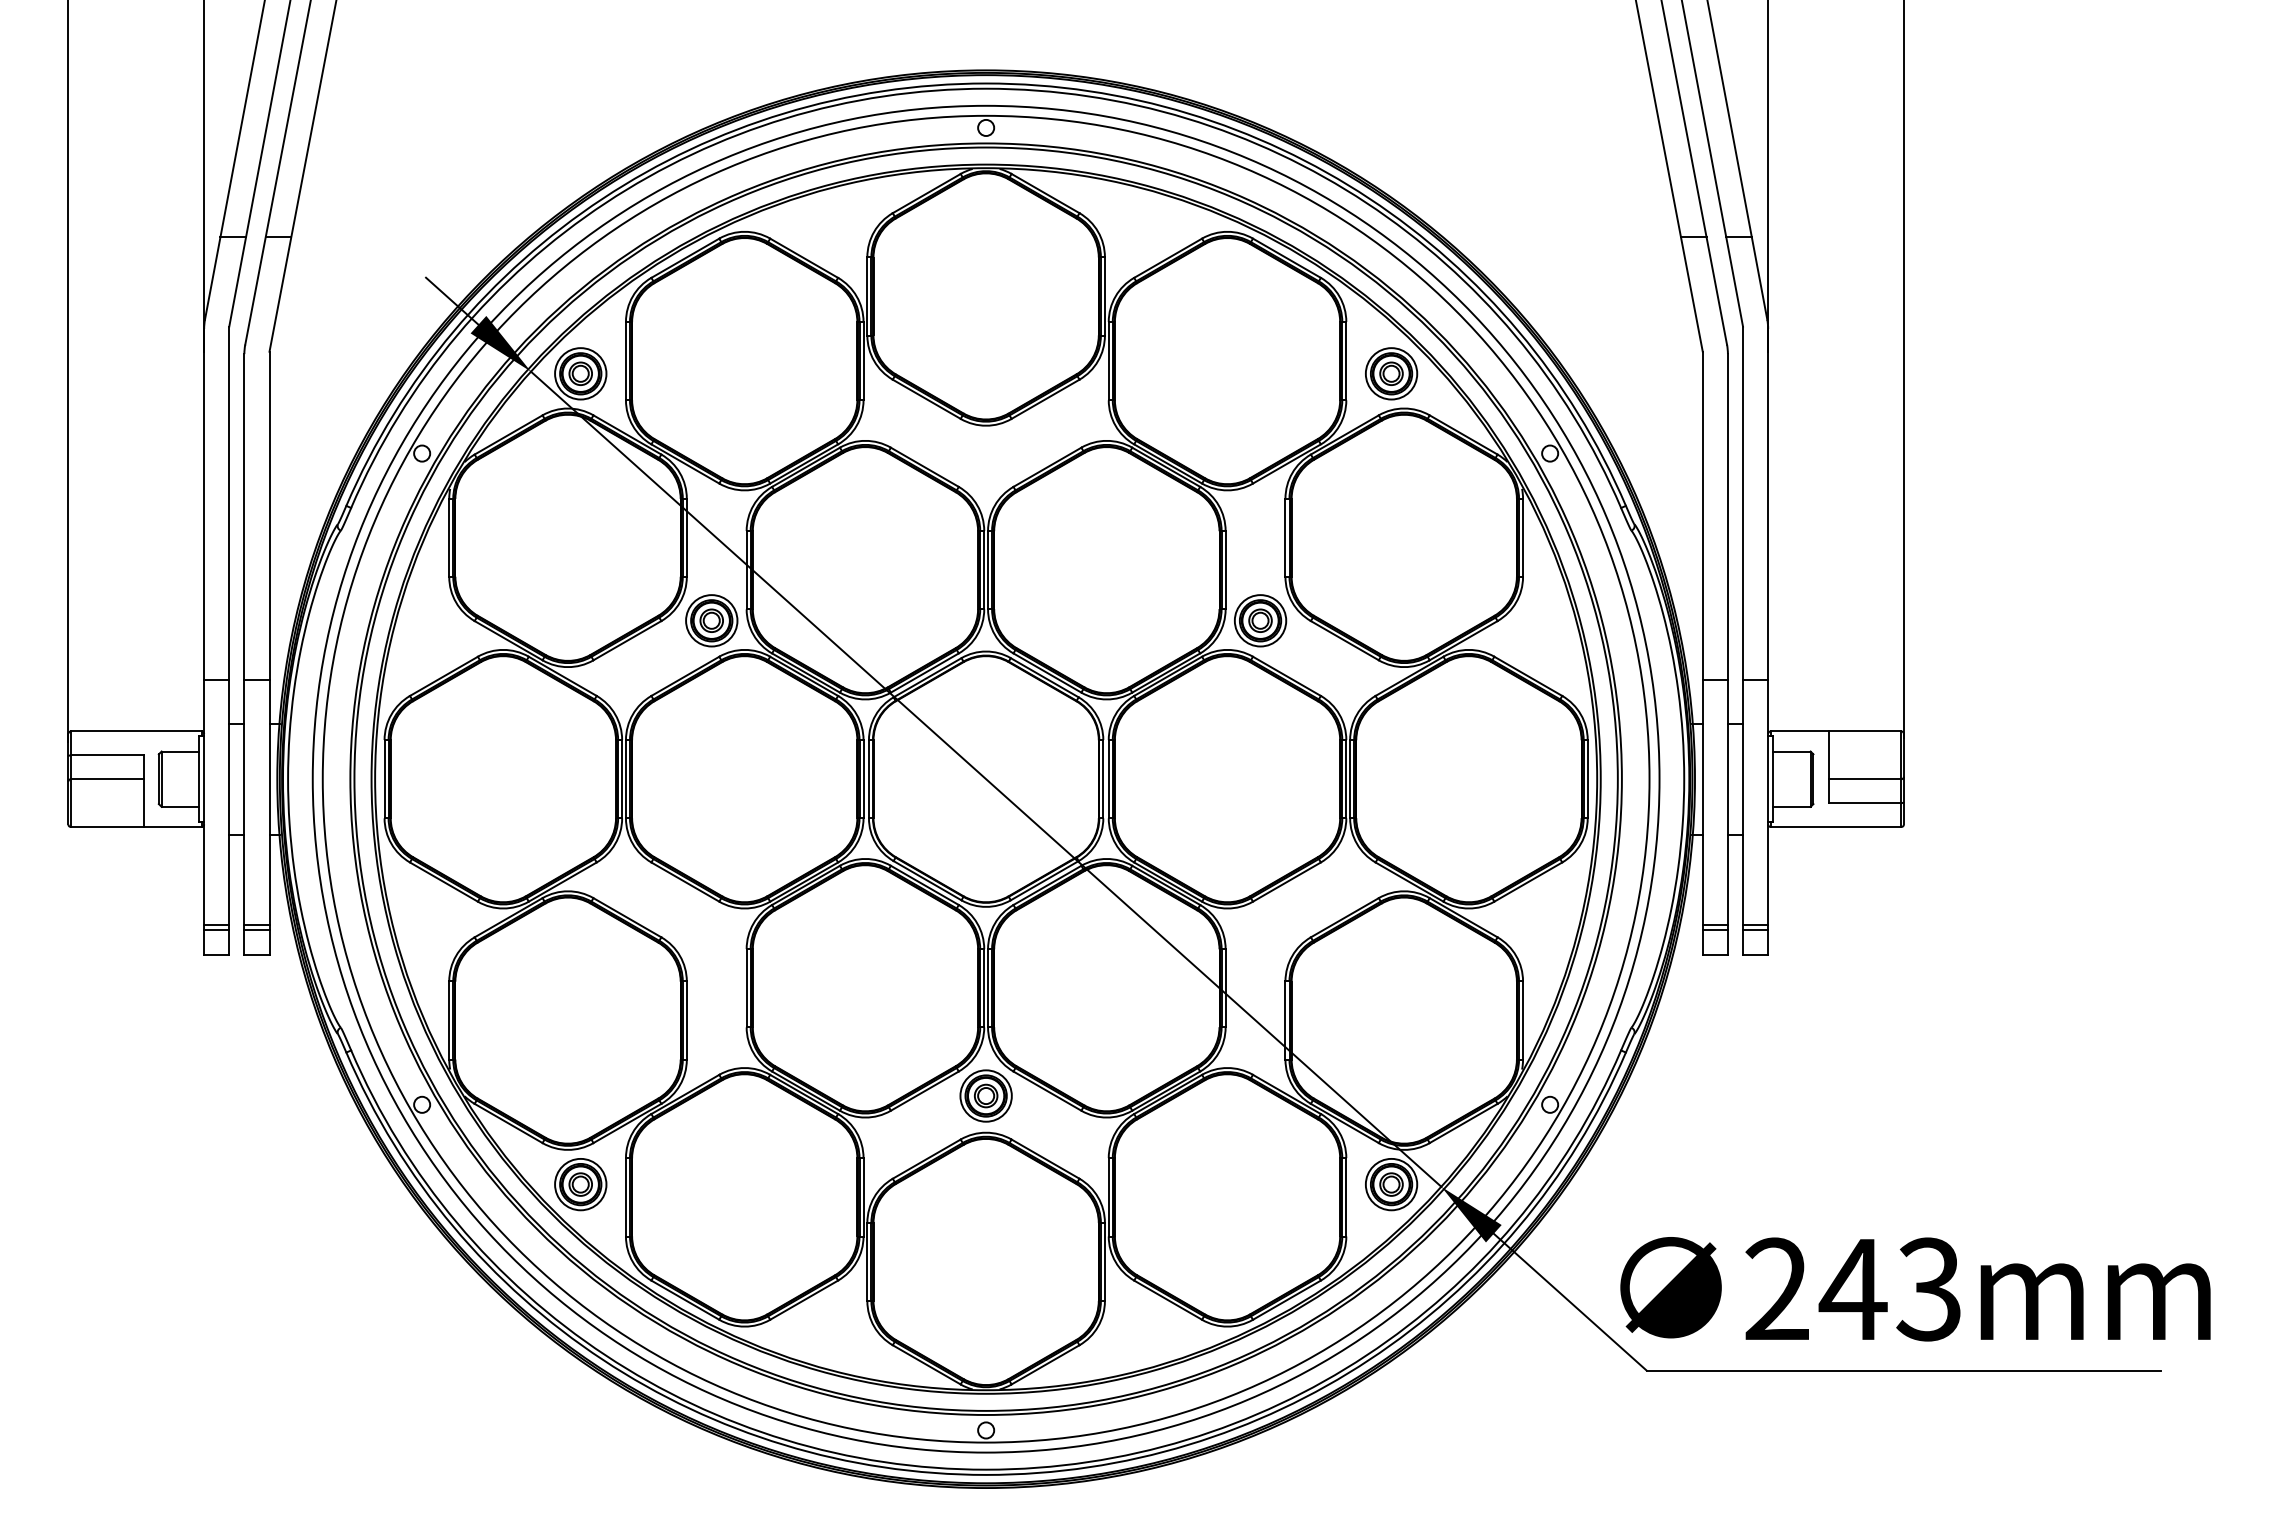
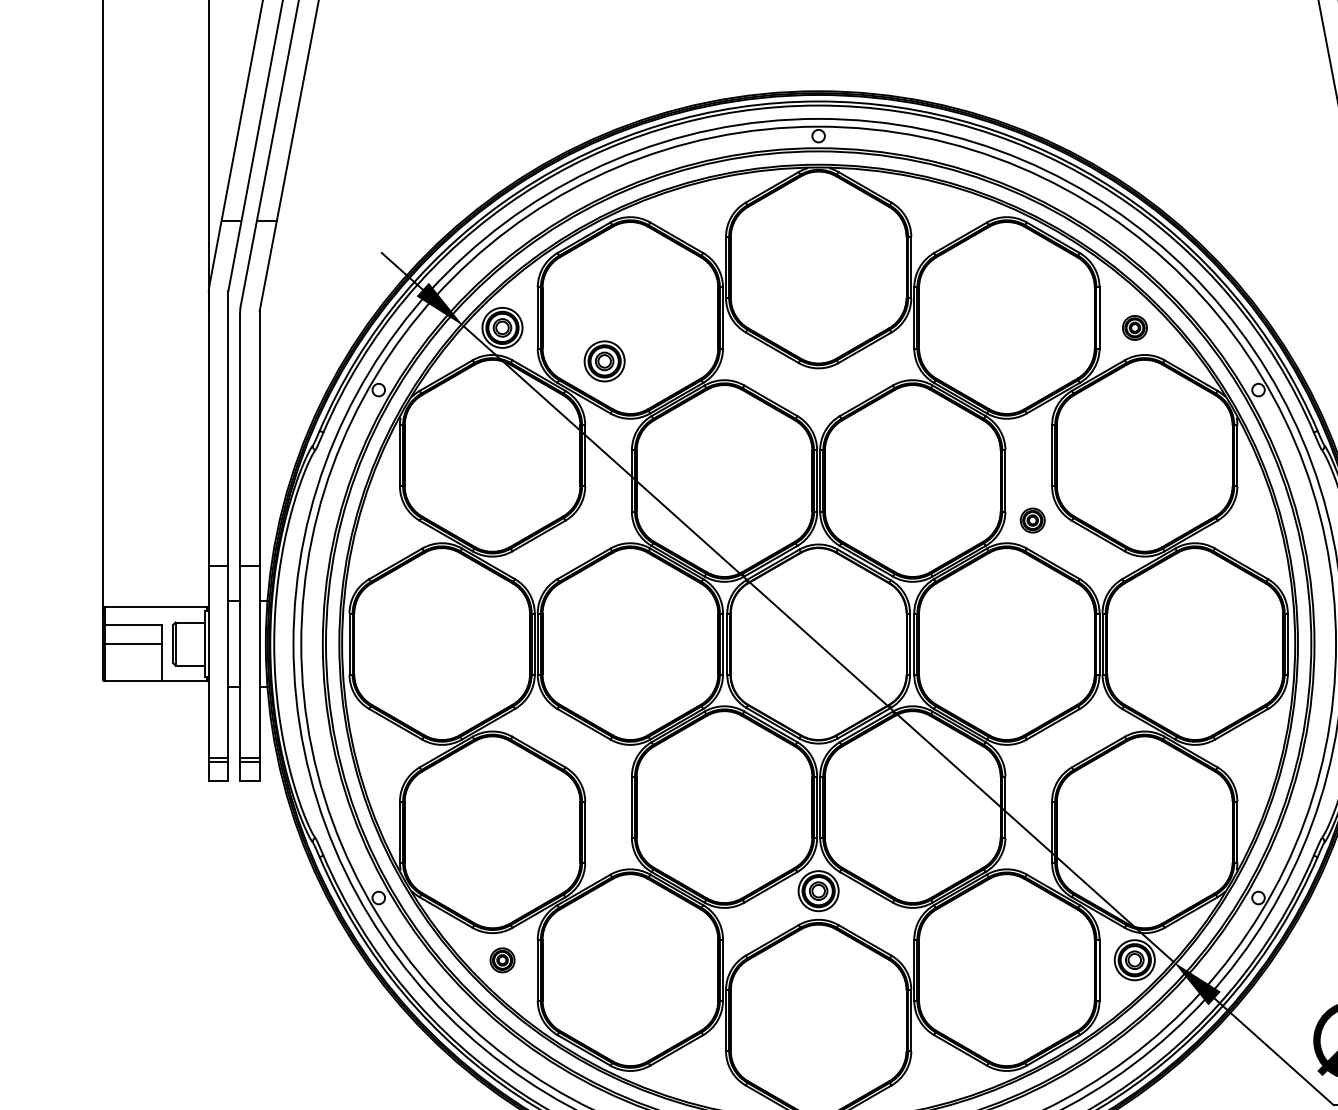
part: (1391, 373) -> (1134, 327), size x0.6
part: (711, 620) -> (604, 361), moved
part: (1260, 620) -> (1032, 520), size x0.6
part: (580, 1184) -> (502, 960), size x0.6

